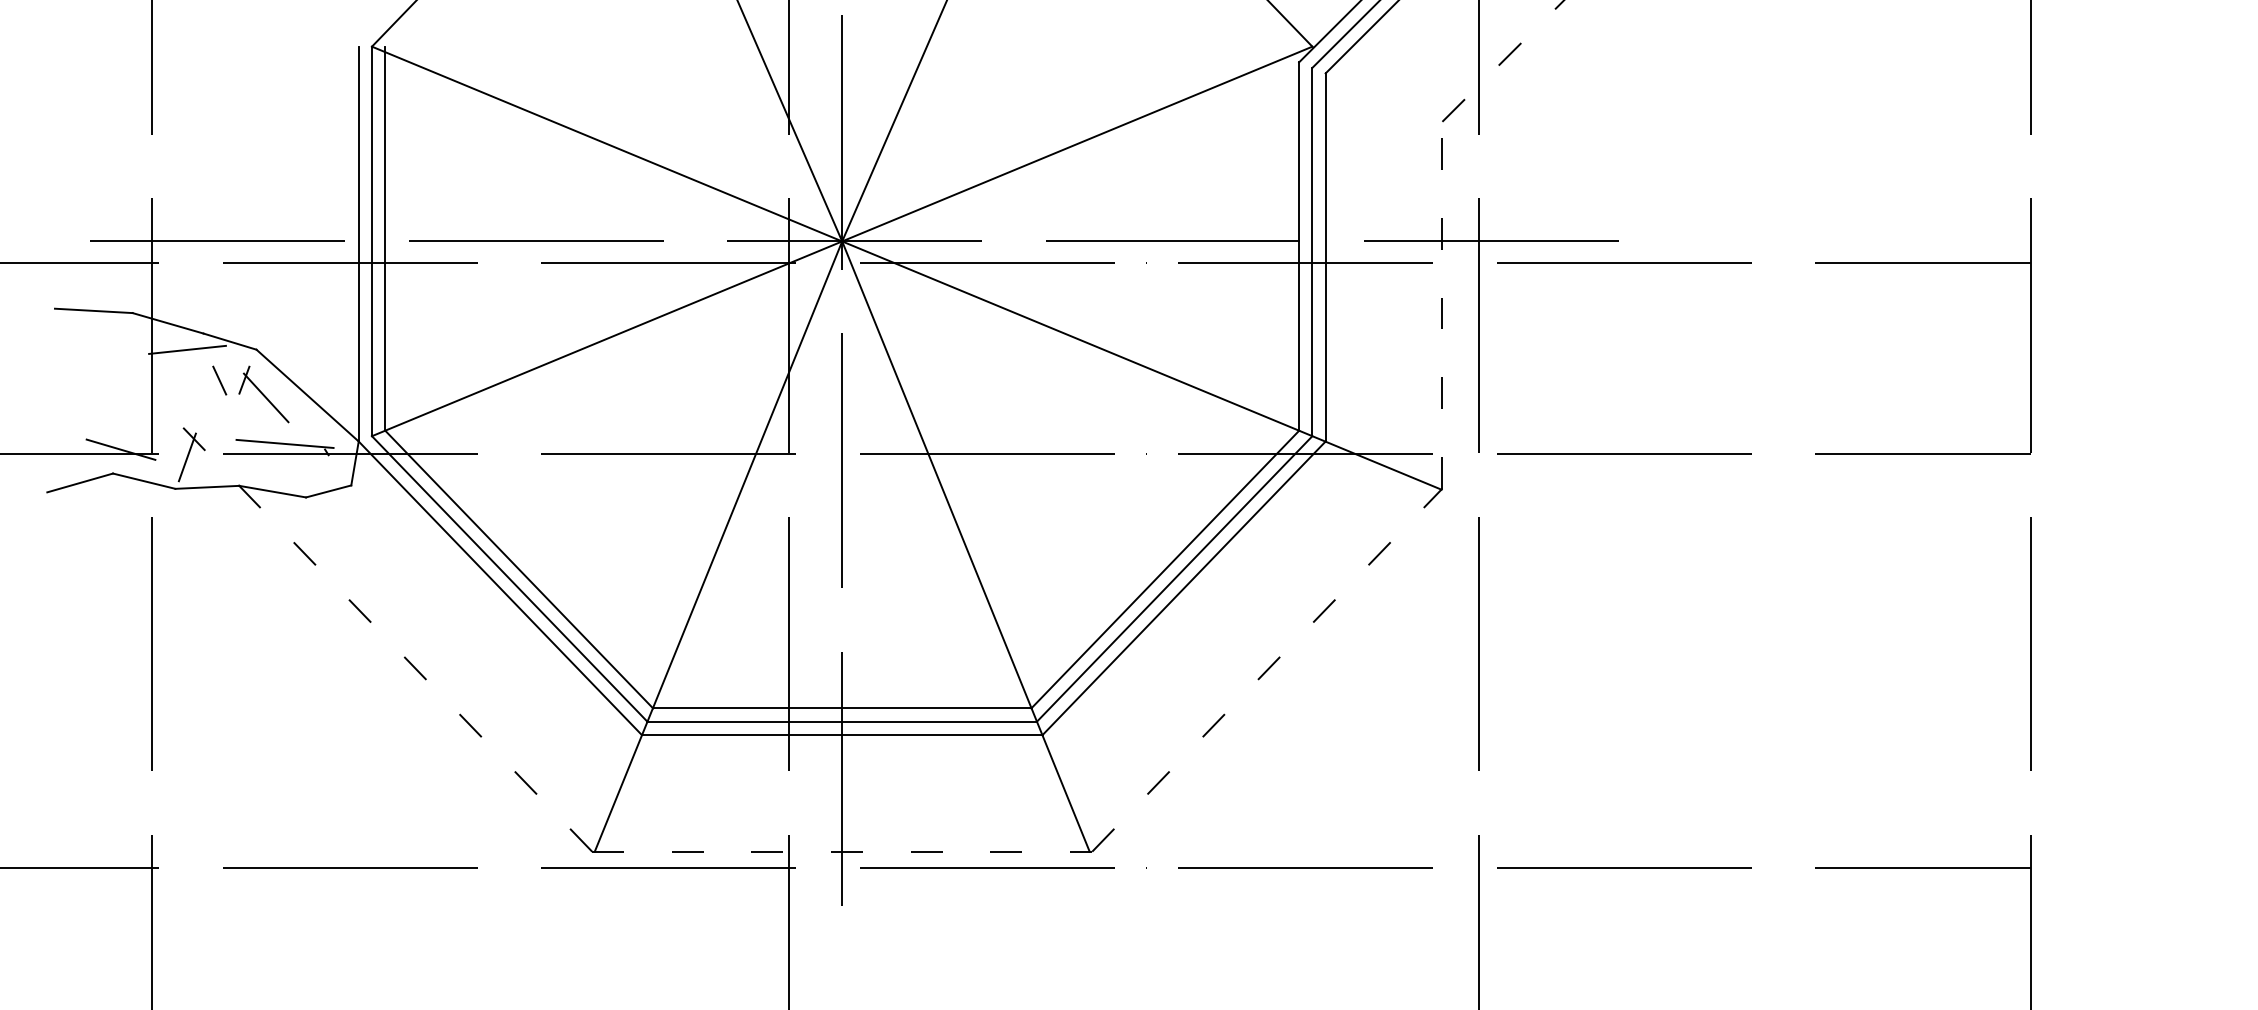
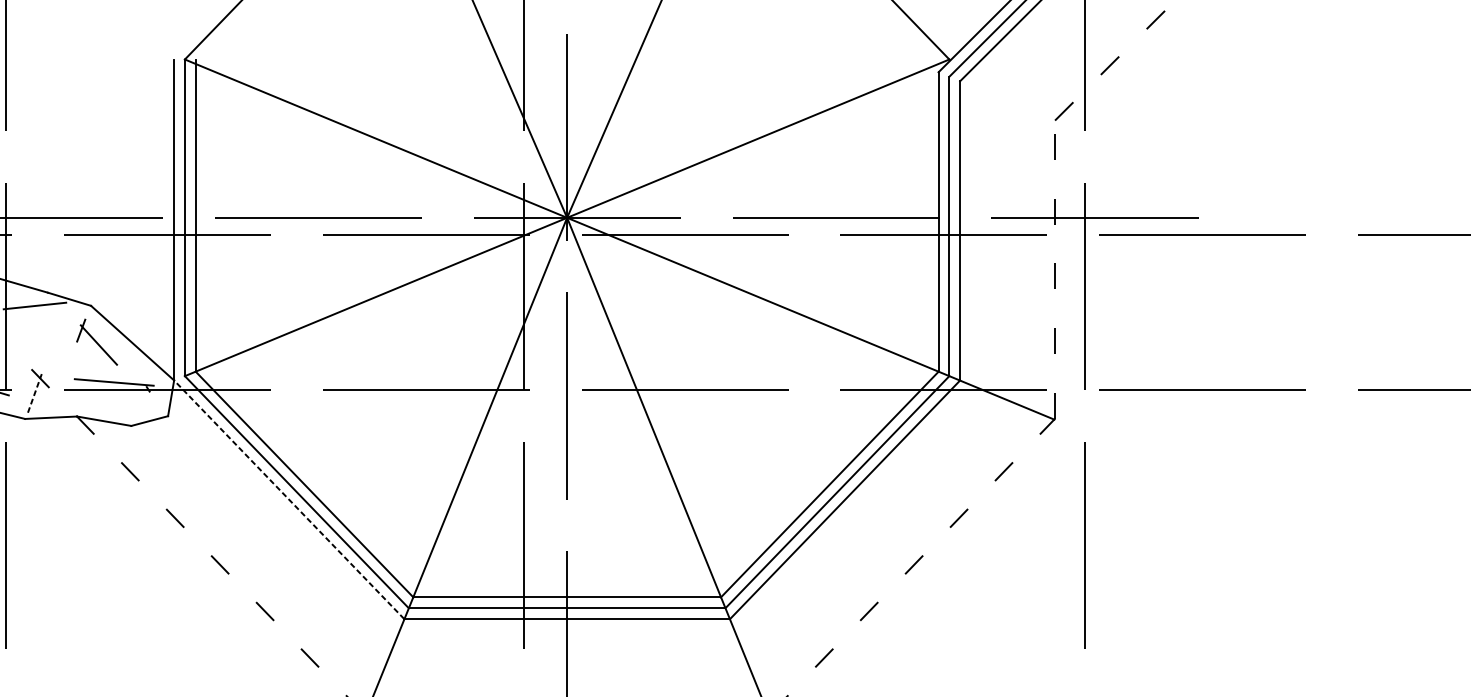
line: (219, 380) -> (60, 330), removed
line: (187, 456) -> (34, 392), solid -> dashed
line: (500, 588) -> (289, 499), solid -> dashed

